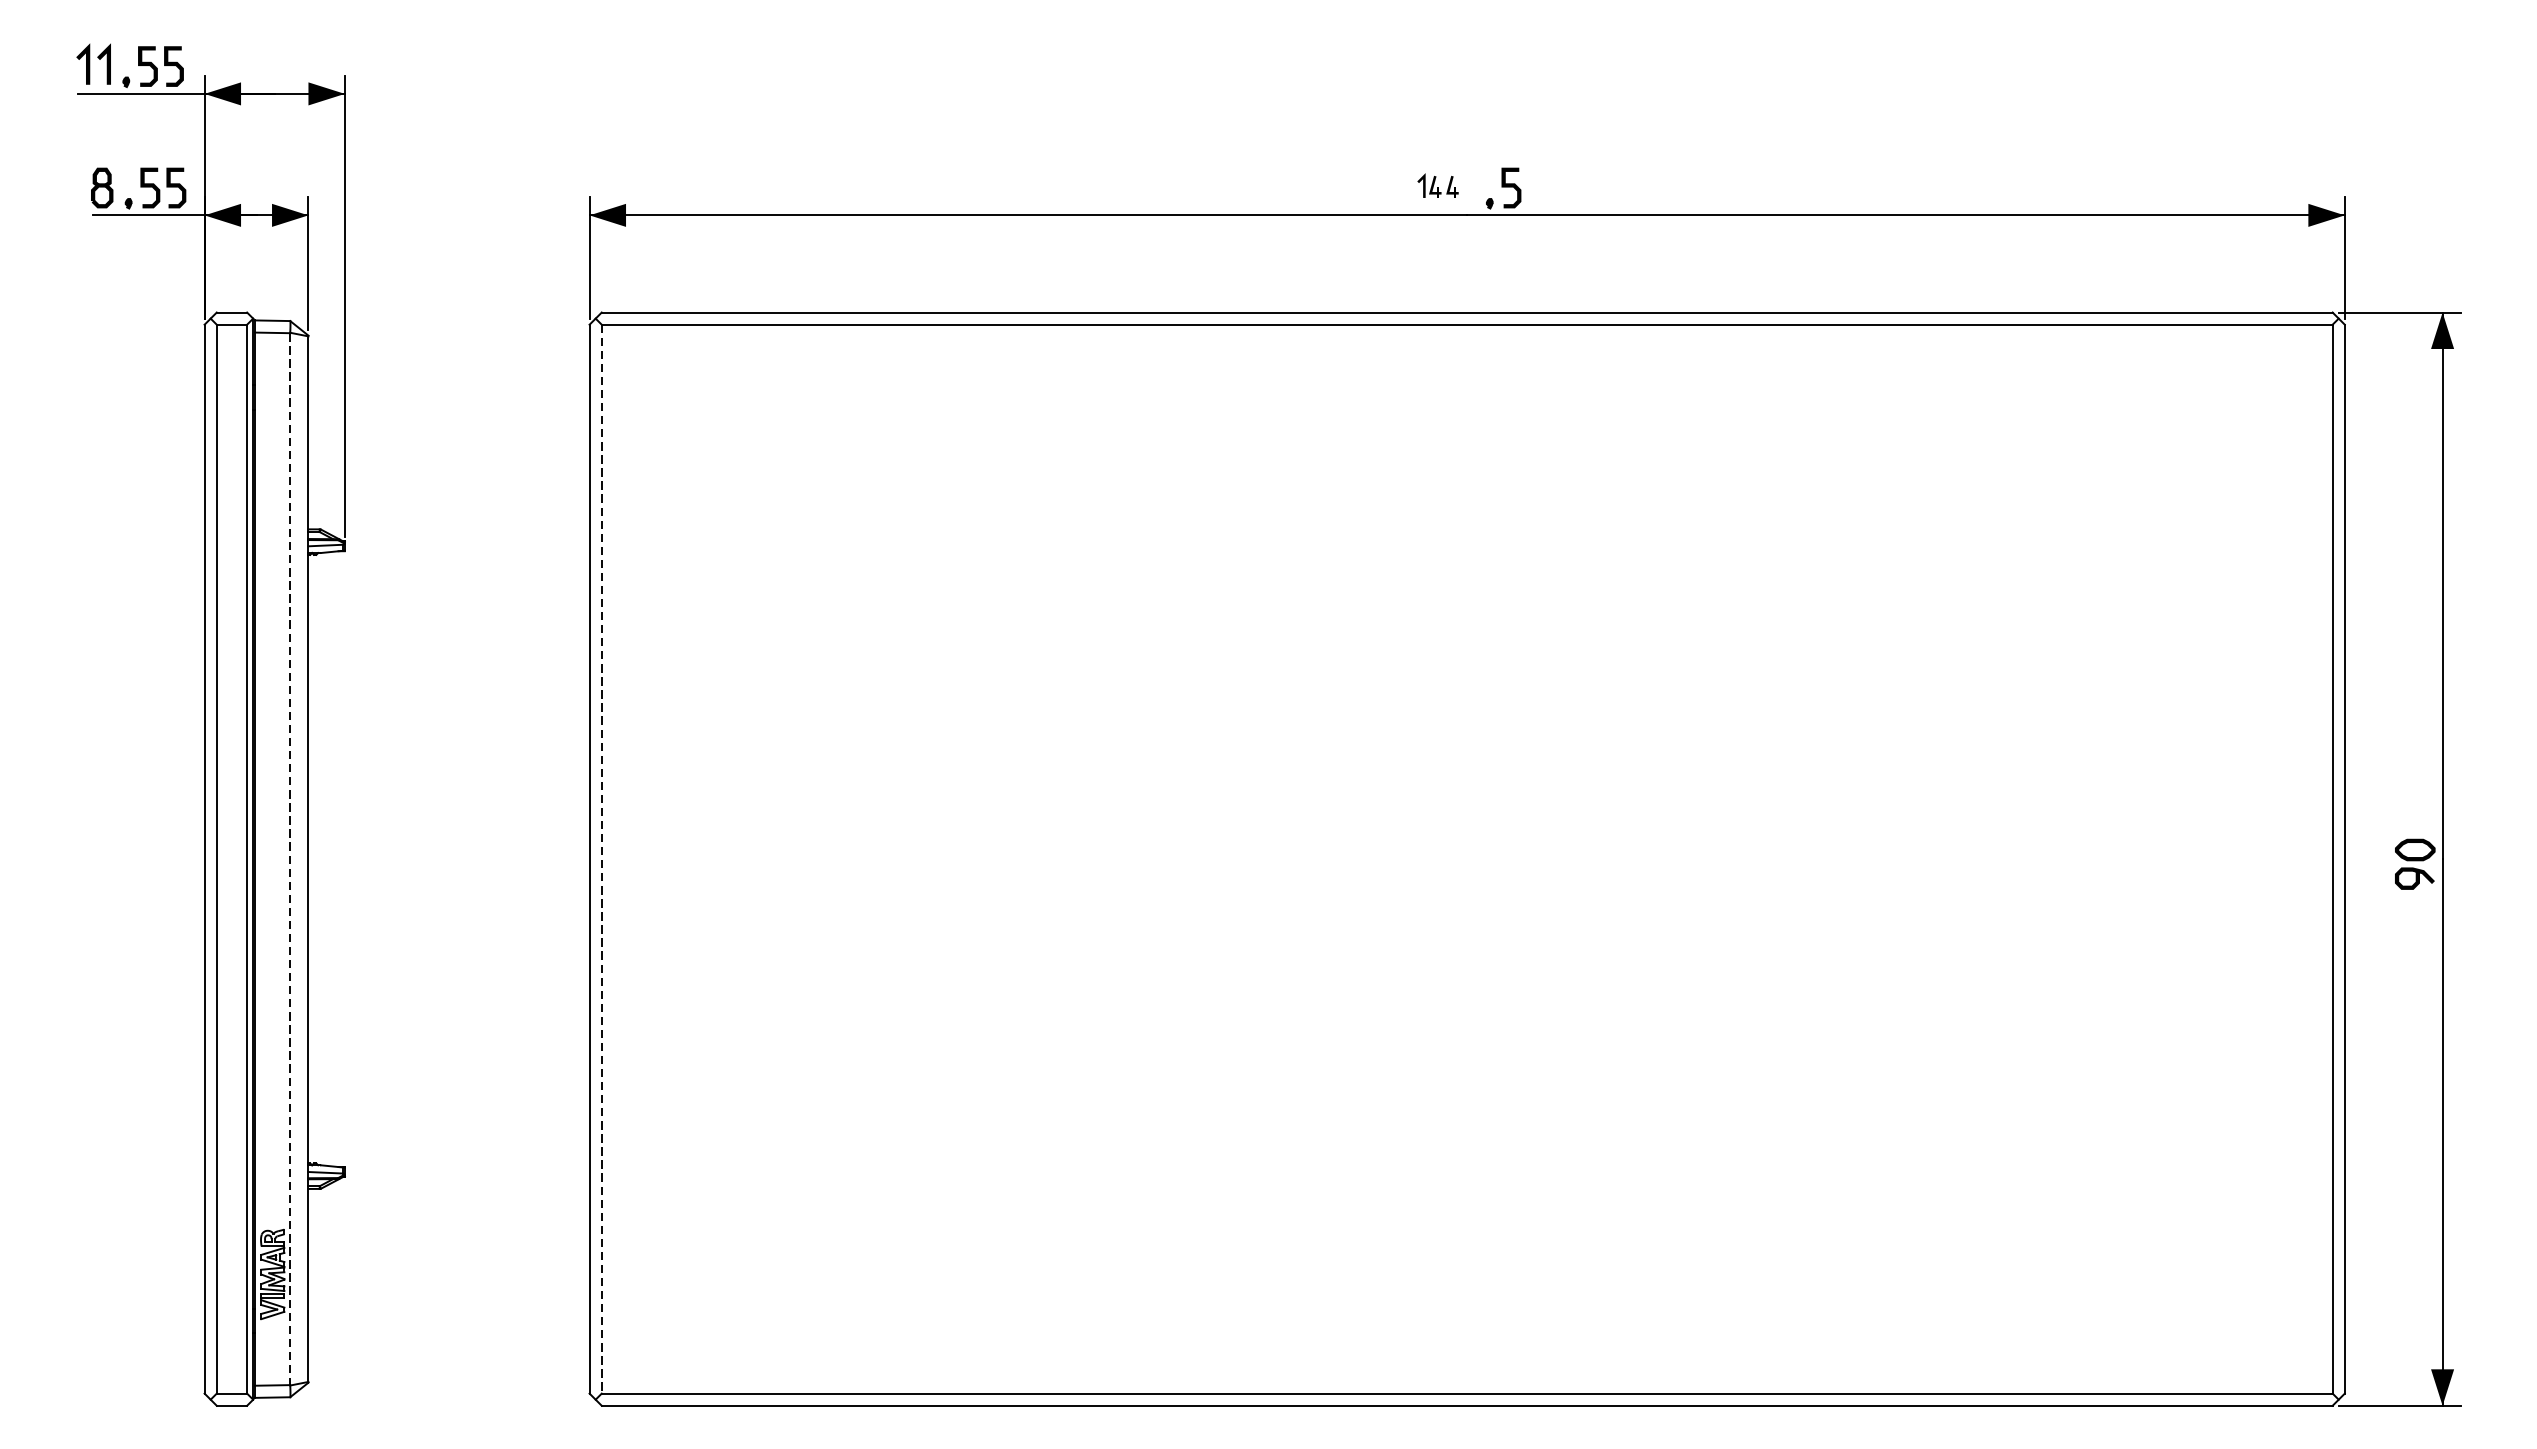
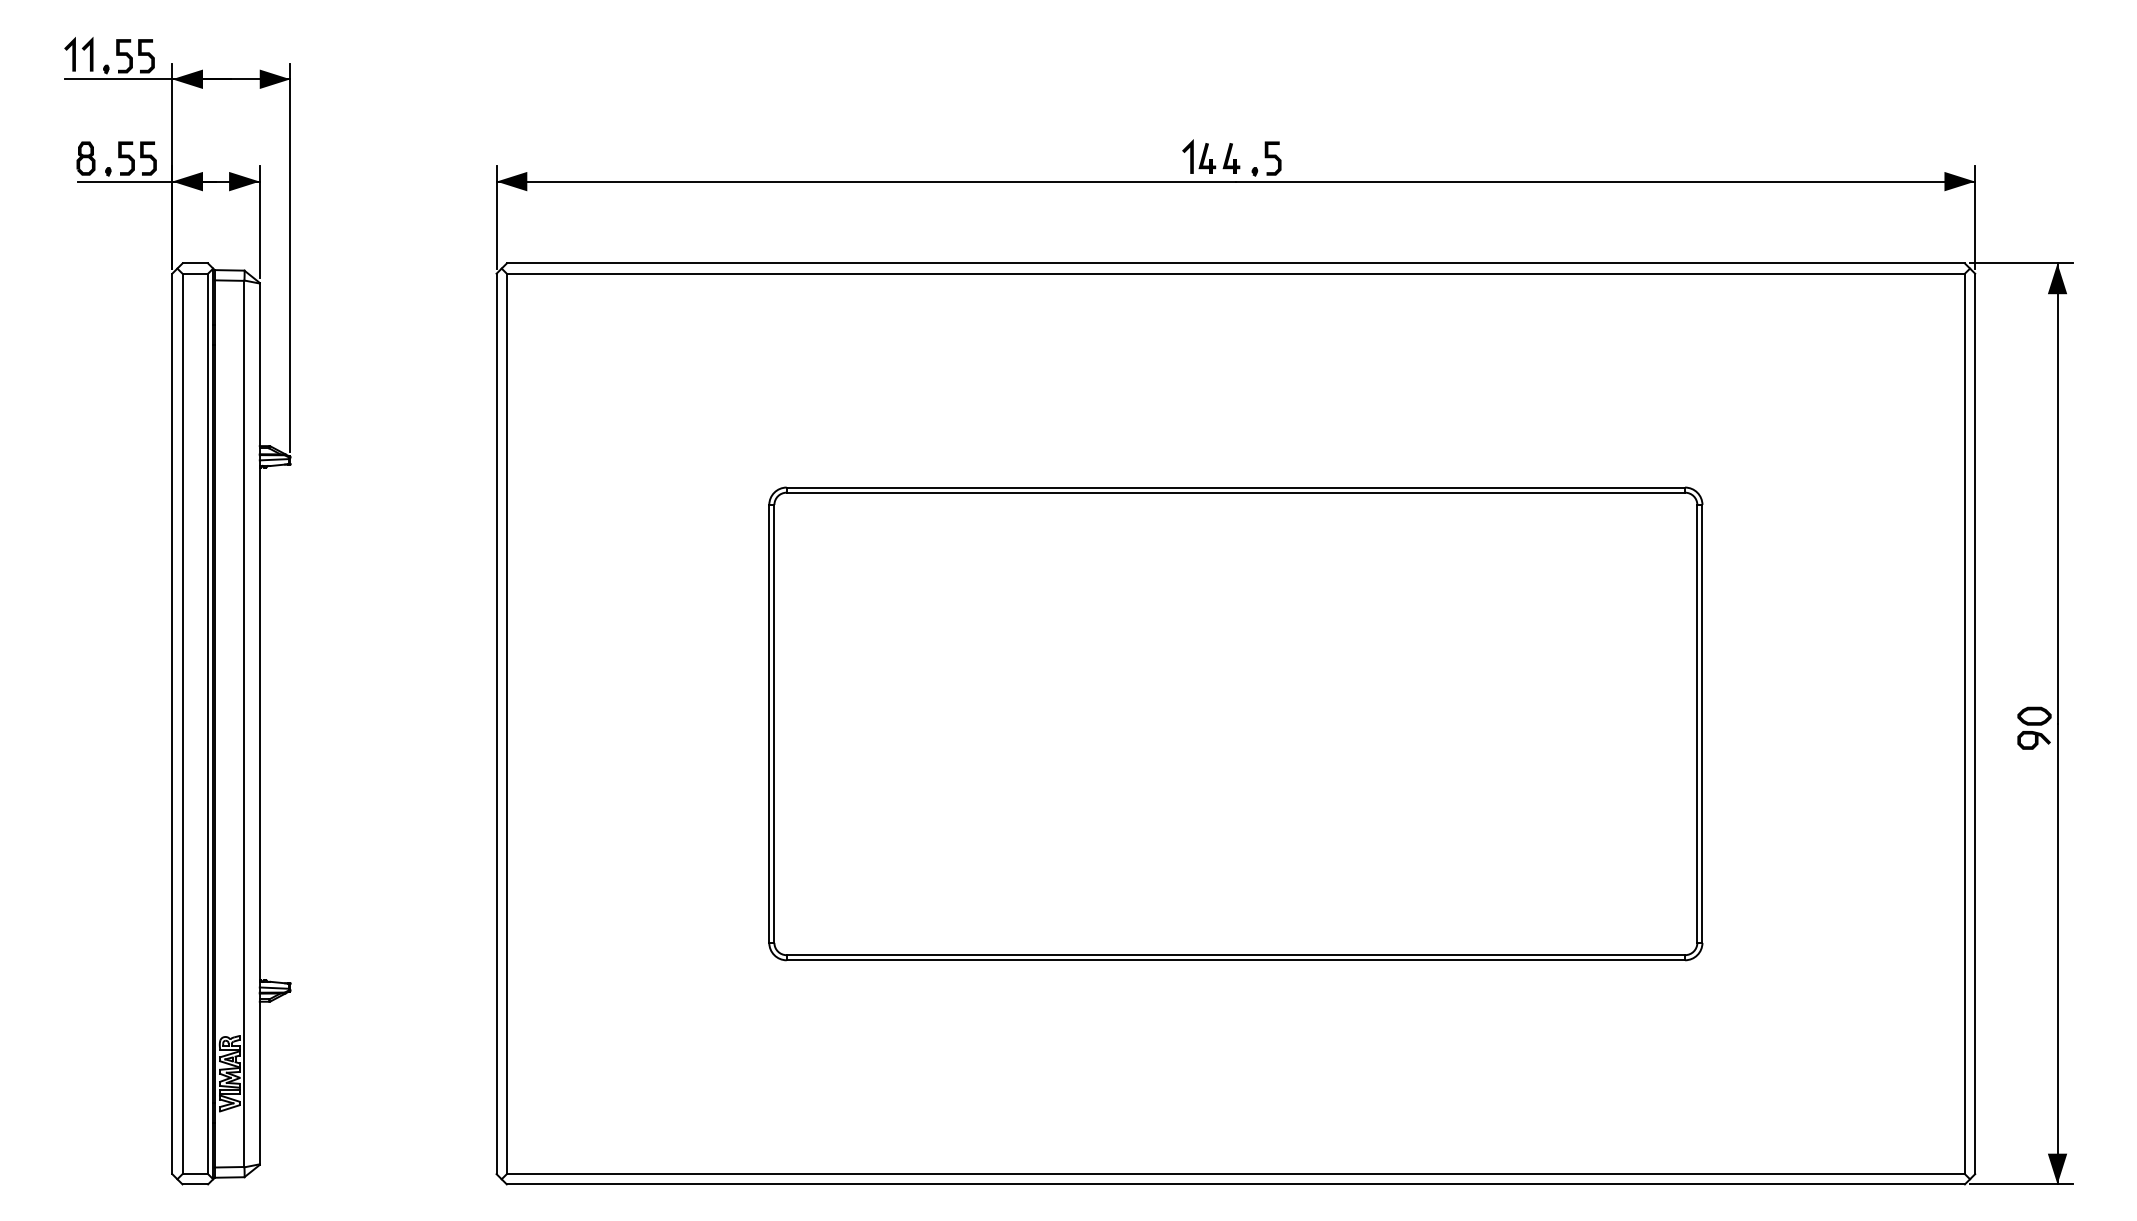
part: (1438, 185) -> (1211, 156), size x1.67
part: (1466, 858) -> (1235, 723), added
line: (290, 859) -> (244, 724), dashed -> solid
line: (601, 859) -> (506, 724), dashed -> solid

